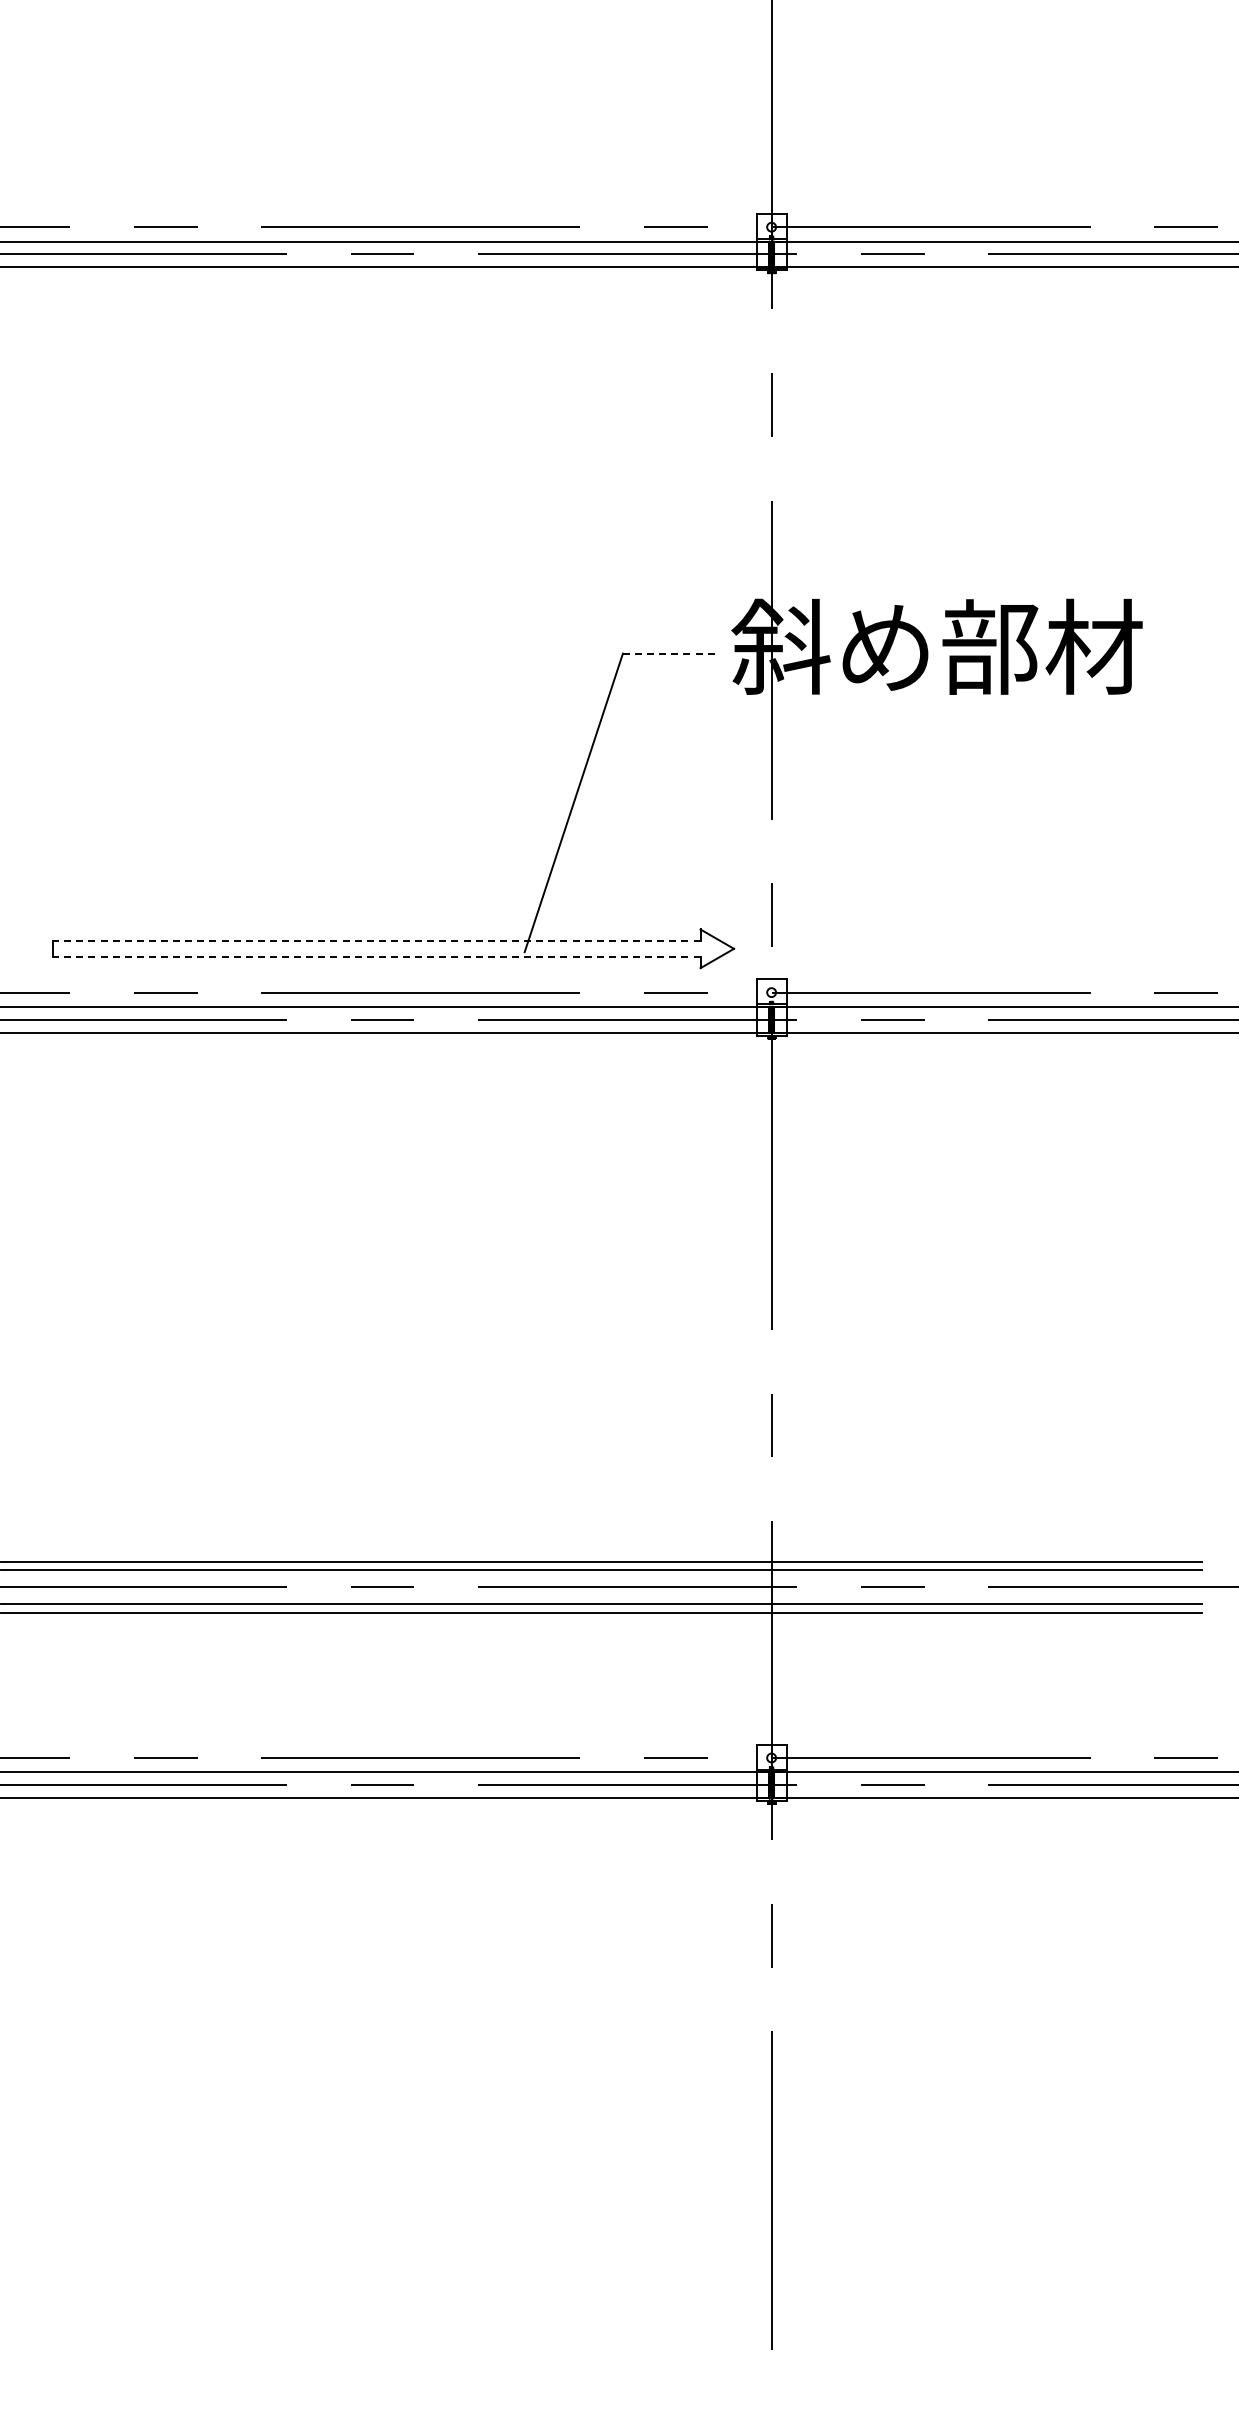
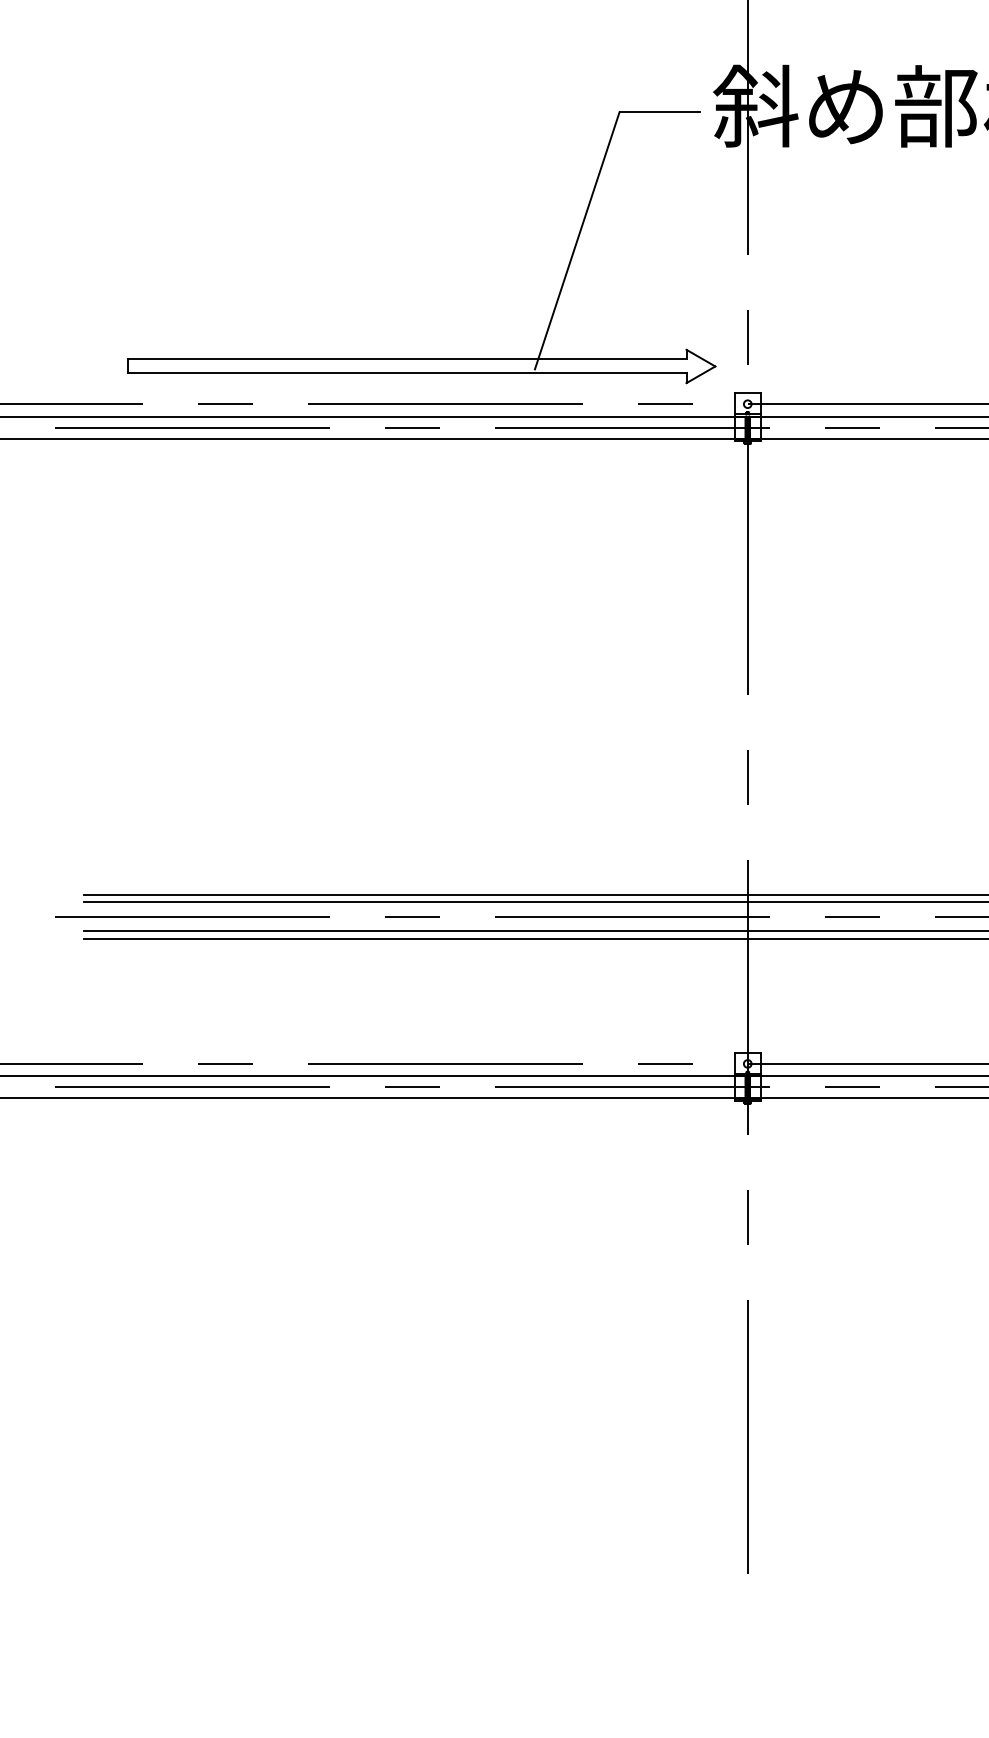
line: (669, 653) -> (659, 111), dashed -> solid
line: (376, 940) -> (407, 359), dashed -> solid
line: (376, 956) -> (407, 373), dashed -> solid

